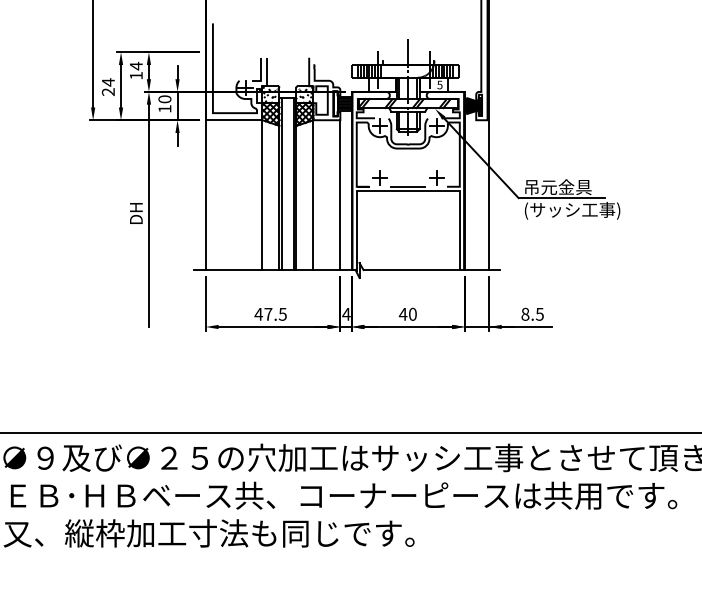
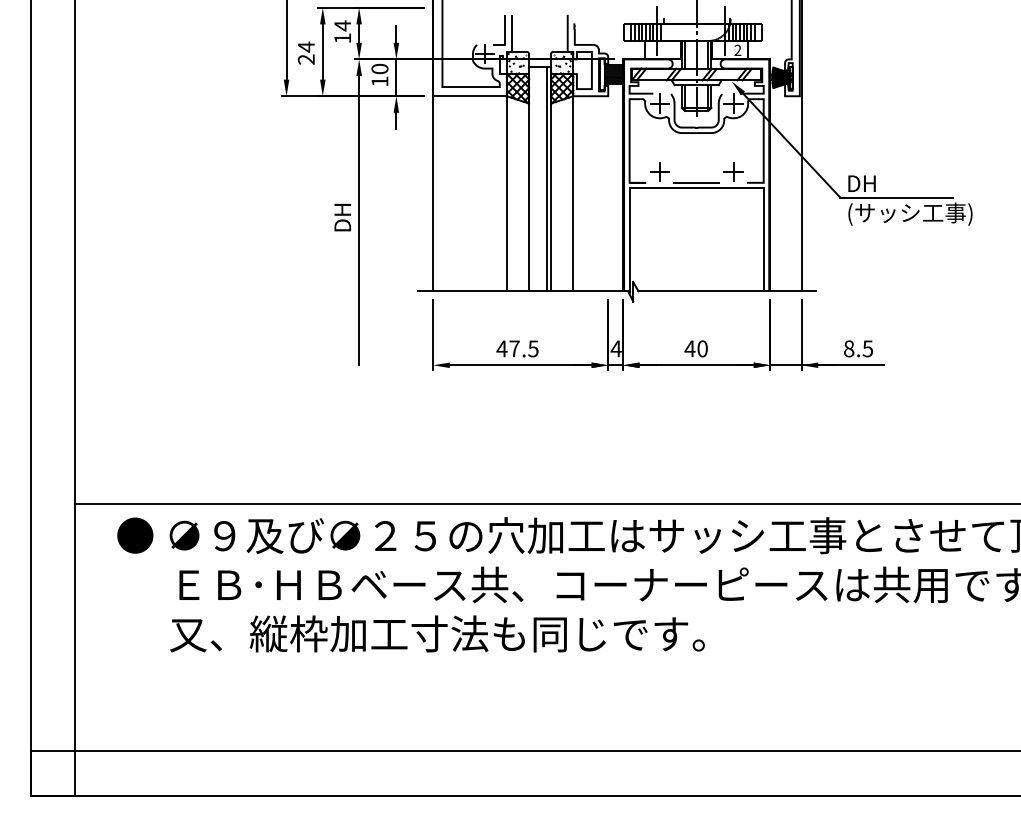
text: (439, 85) -> (737, 50), 5 -> 2
line: (282, 183) -> (532, 178), removed
text: (557, 187) -> (891, 183), 吊元金具 -> DH
line: (340, 194) -> (608, 193), removed

